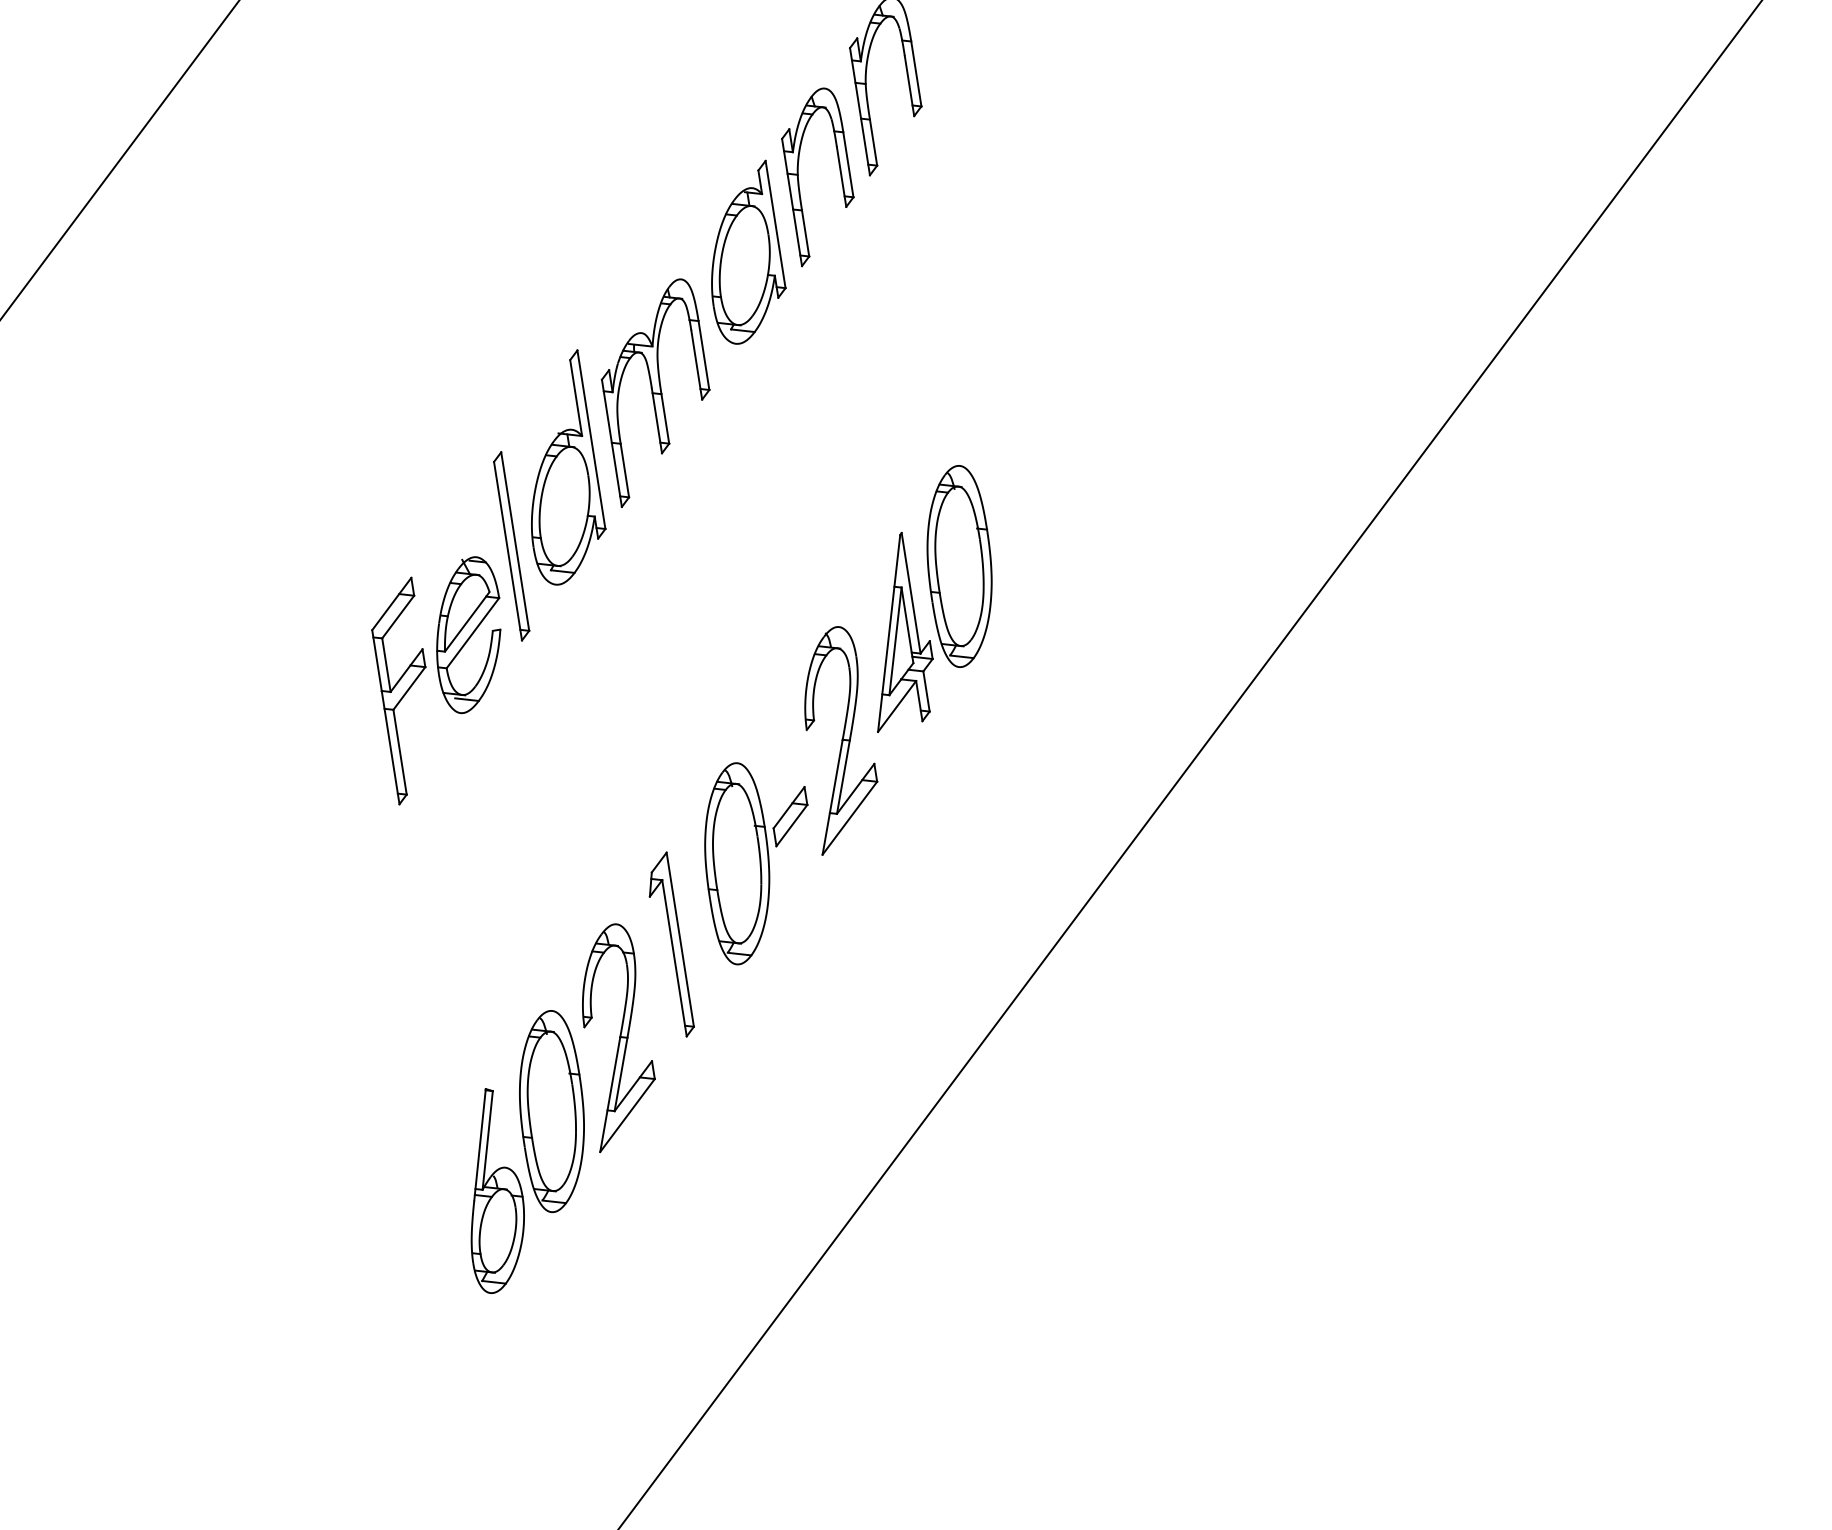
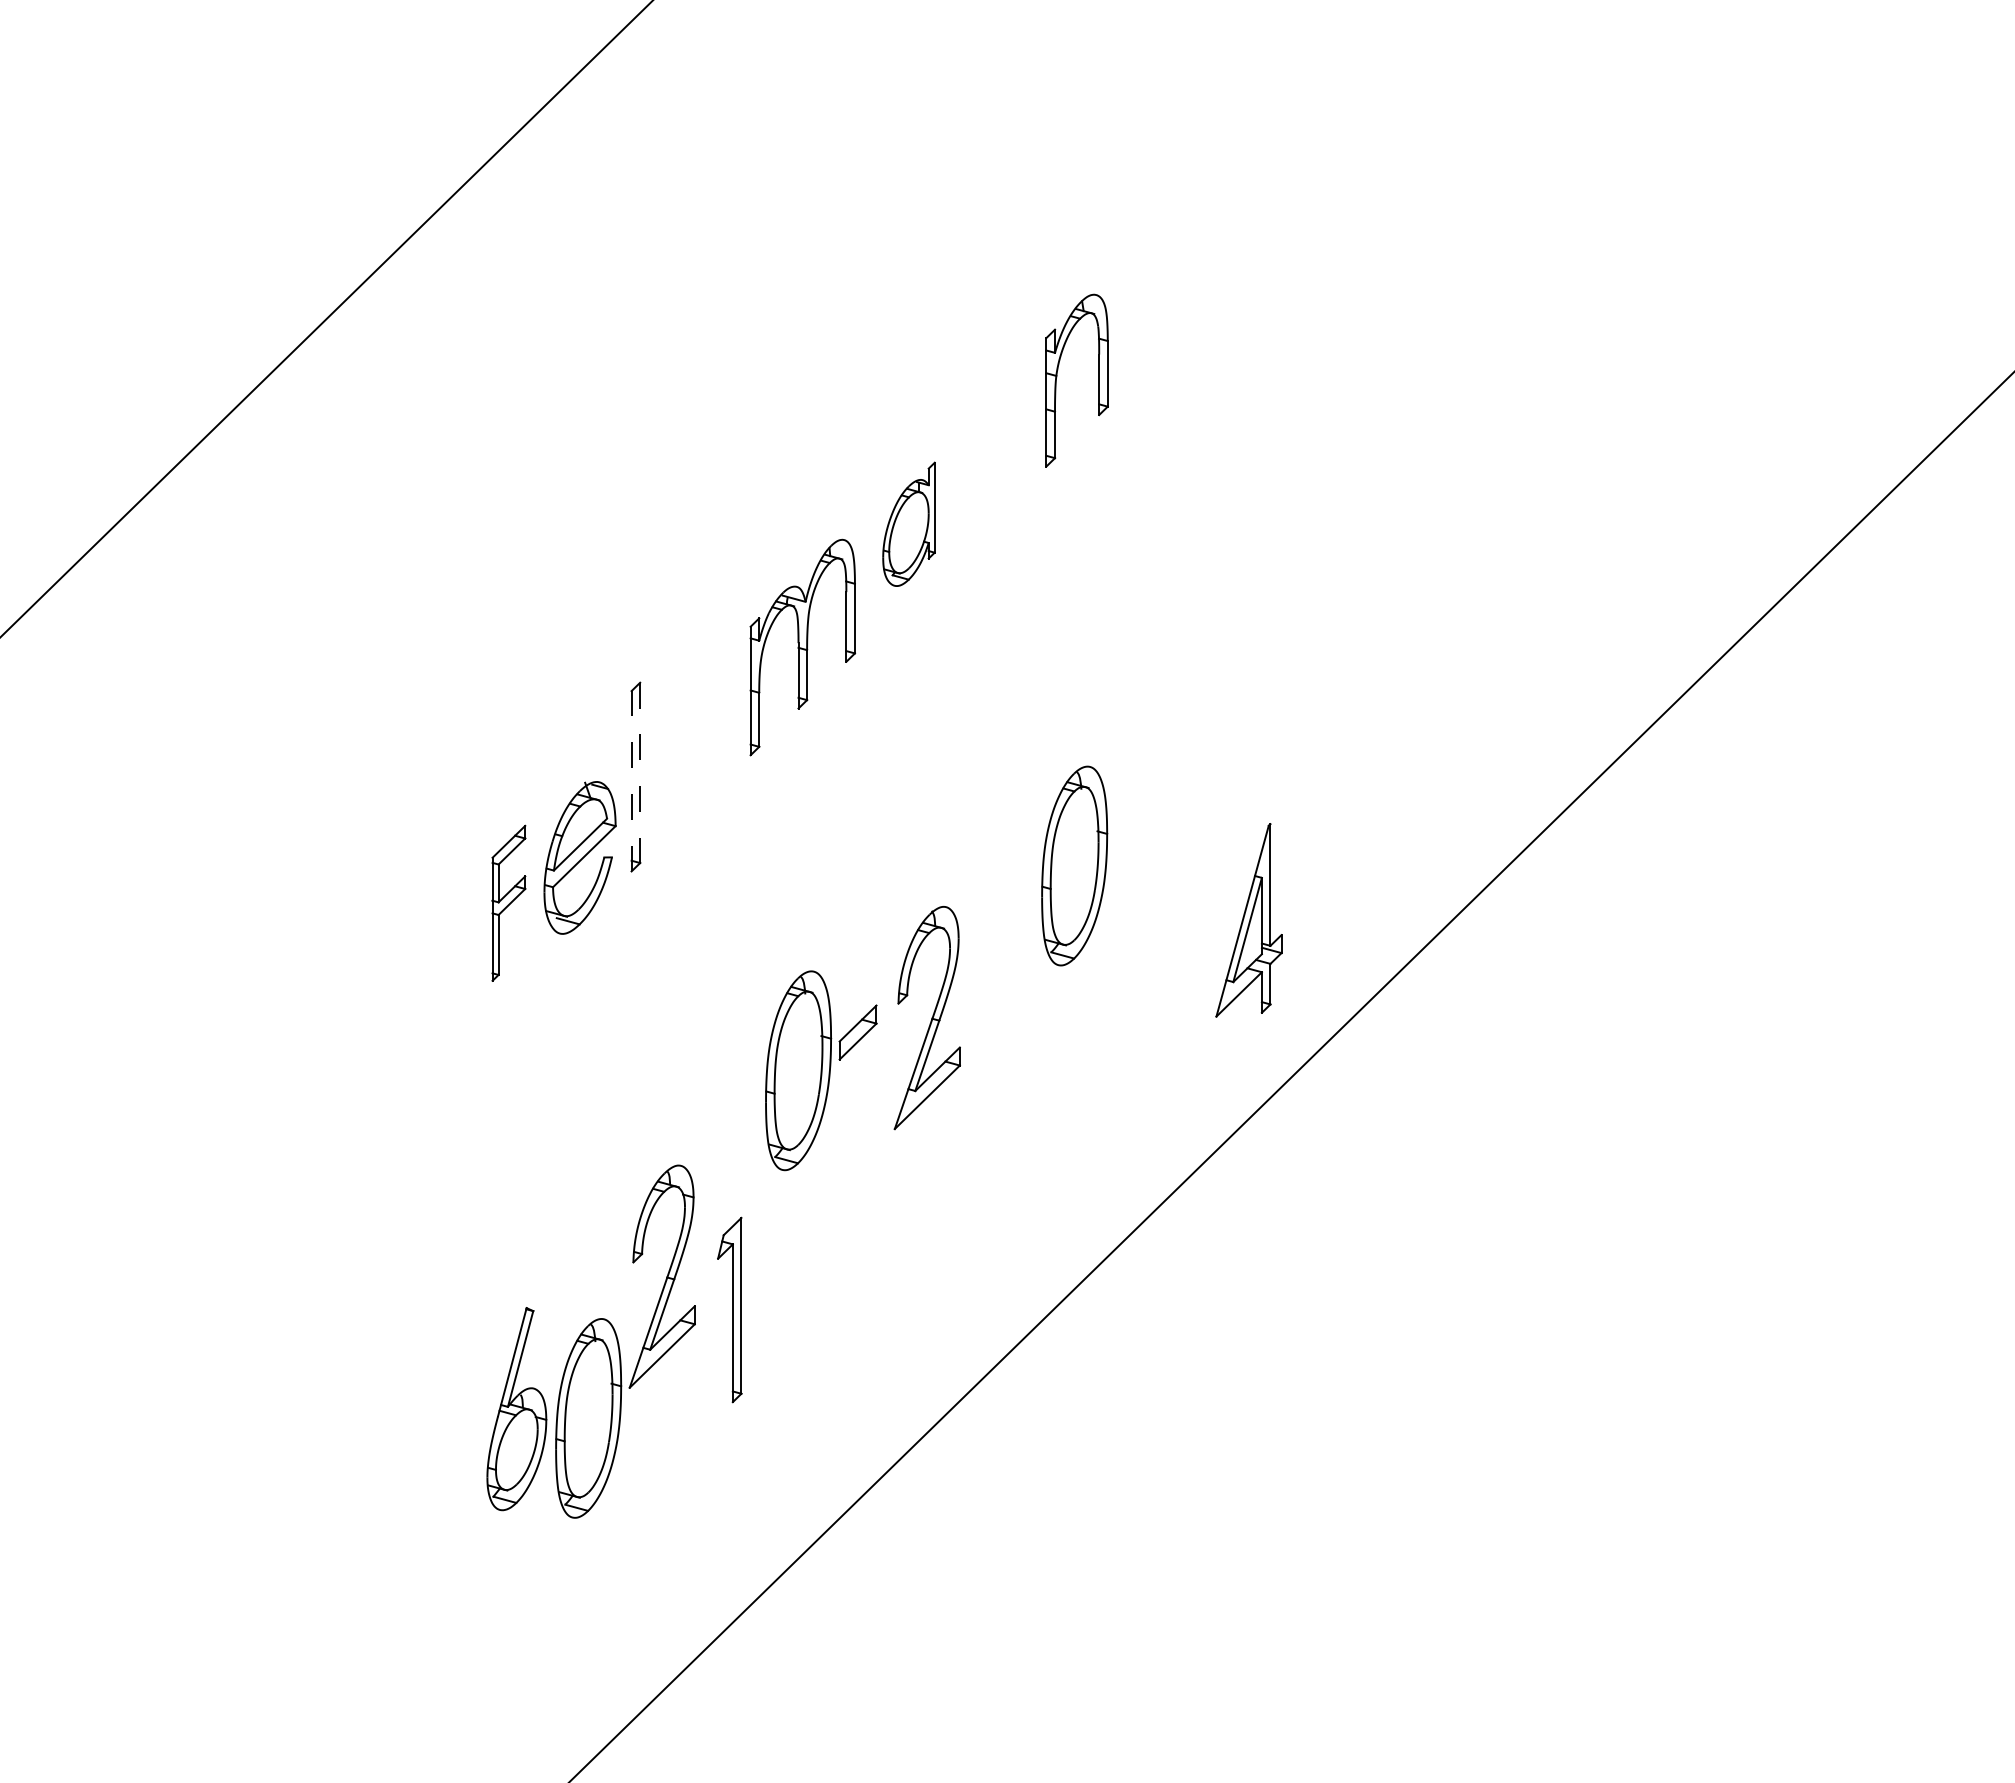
part: (799, 176) -> (976, 456), removed
part: (742, 254) -> (908, 524), size x0.7
part: (558, 468) -> (694, 707), removed
line: (515, 542) -> (640, 773), solid -> dashed
line: (507, 550) -> (631, 780), solid -> dashed
part: (894, 631) -> (1248, 920), moved
part: (405, 691) -> (508, 903), size x0.7
part: (760, 859) -> (821, 1070), moved
part: (669, 945) -> (729, 1309), moved
part: (552, 1111) -> (588, 1418), moved

